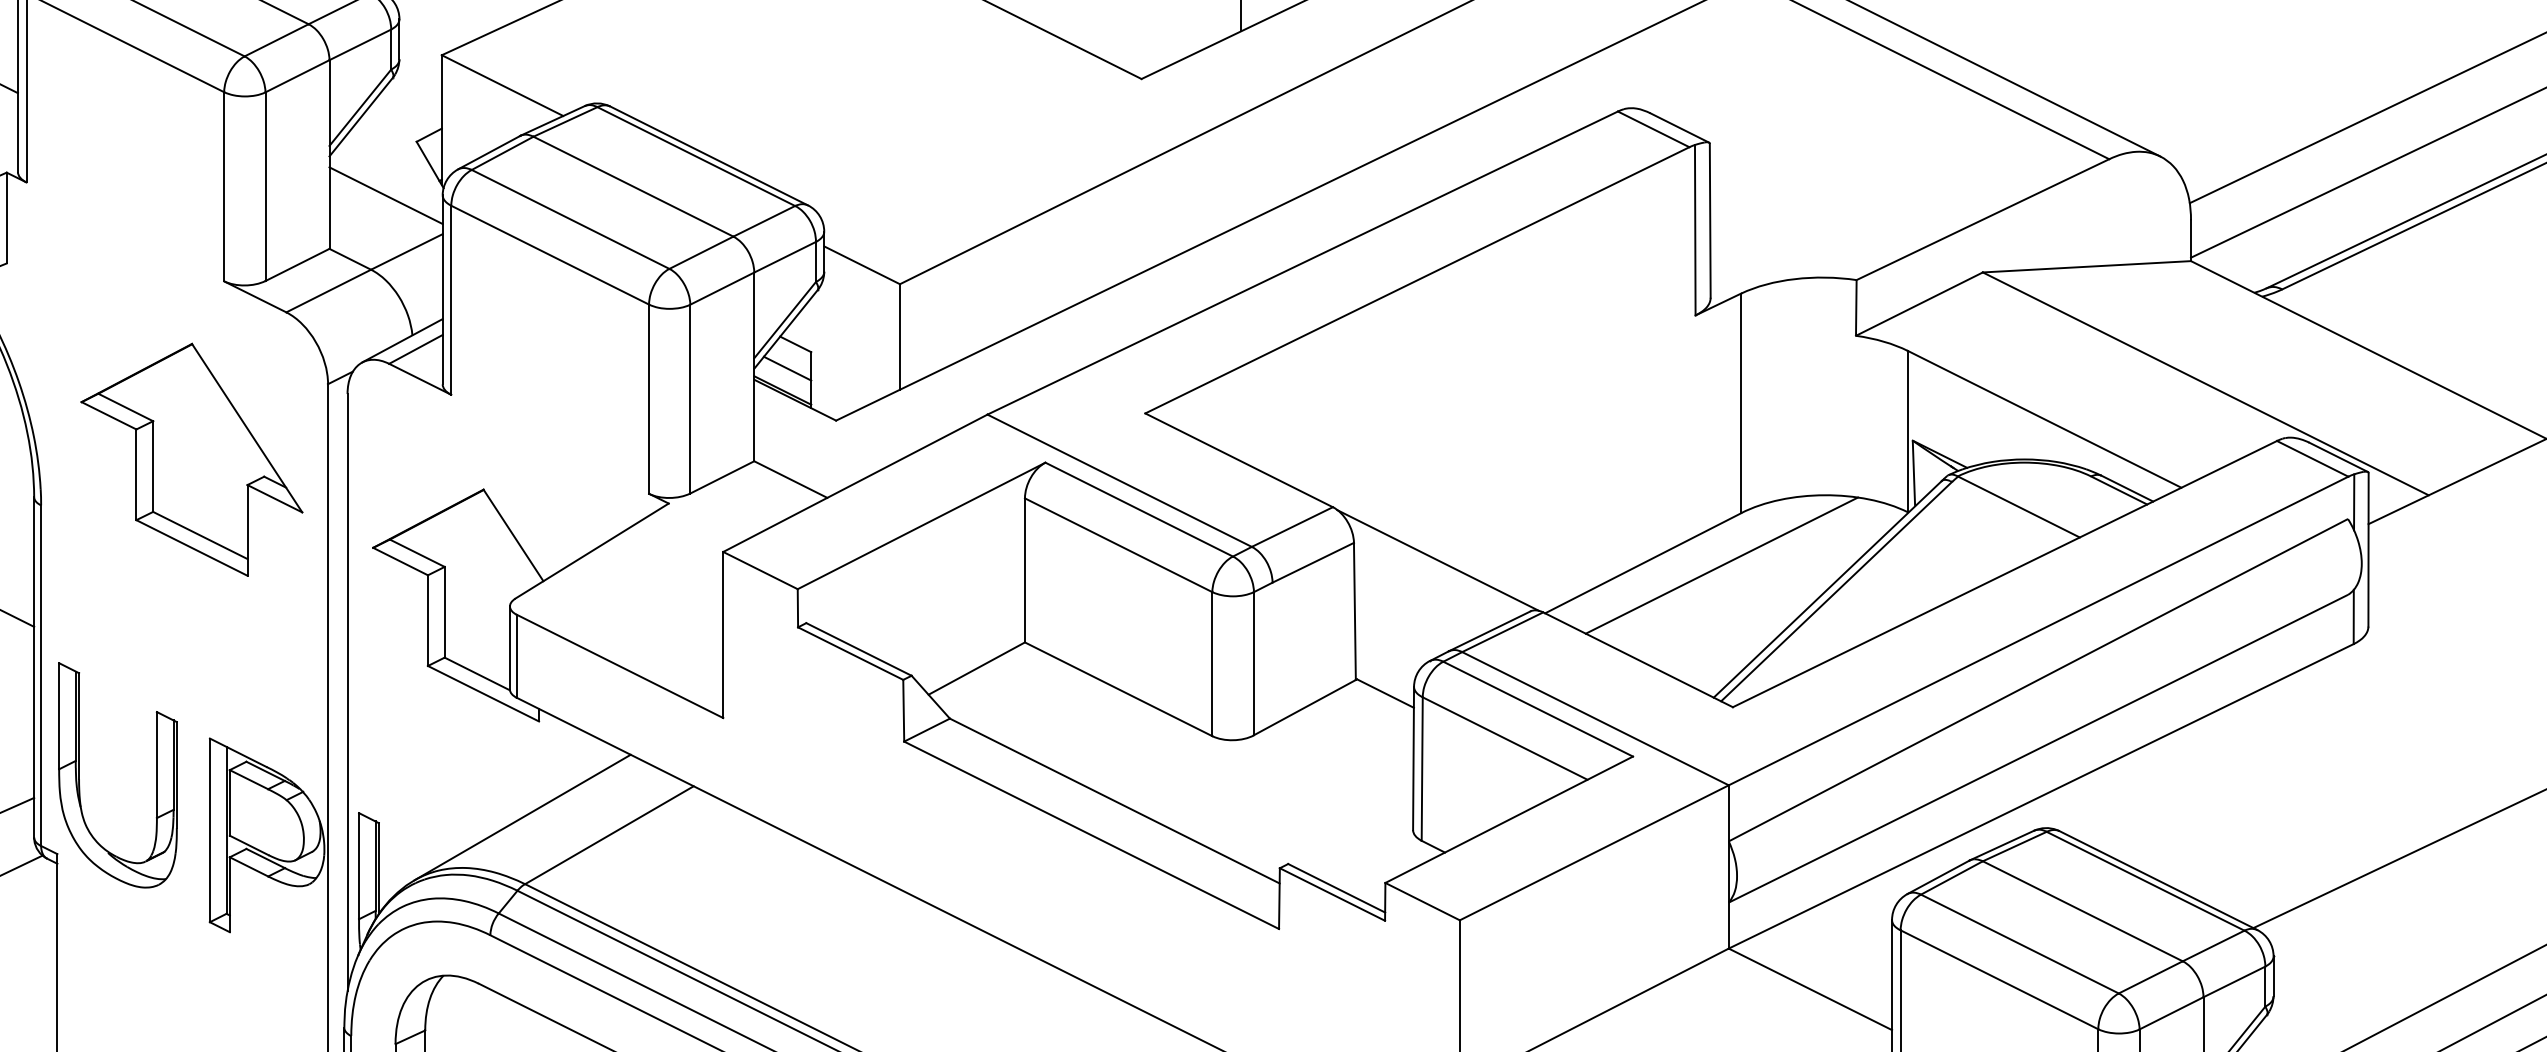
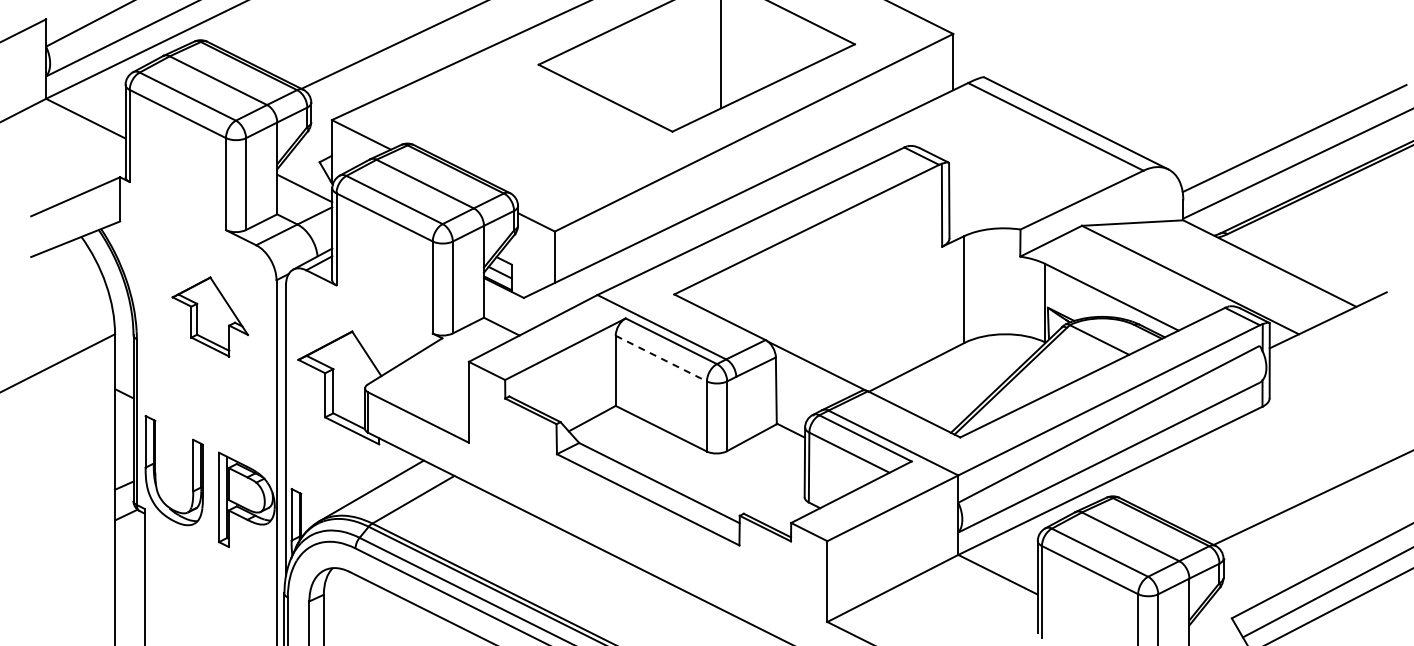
part: (192, 458) -> (210, 316), size x0.7
line: (1118, 545) -> (661, 358), solid -> dashed
line: (1720, 565) -> (954, 368), removed

